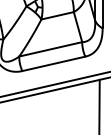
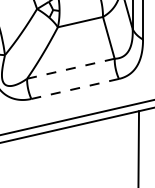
line: (50, 49) -> (70, 68), solid -> dashed
line: (54, 63) -> (75, 88), solid -> dashed

